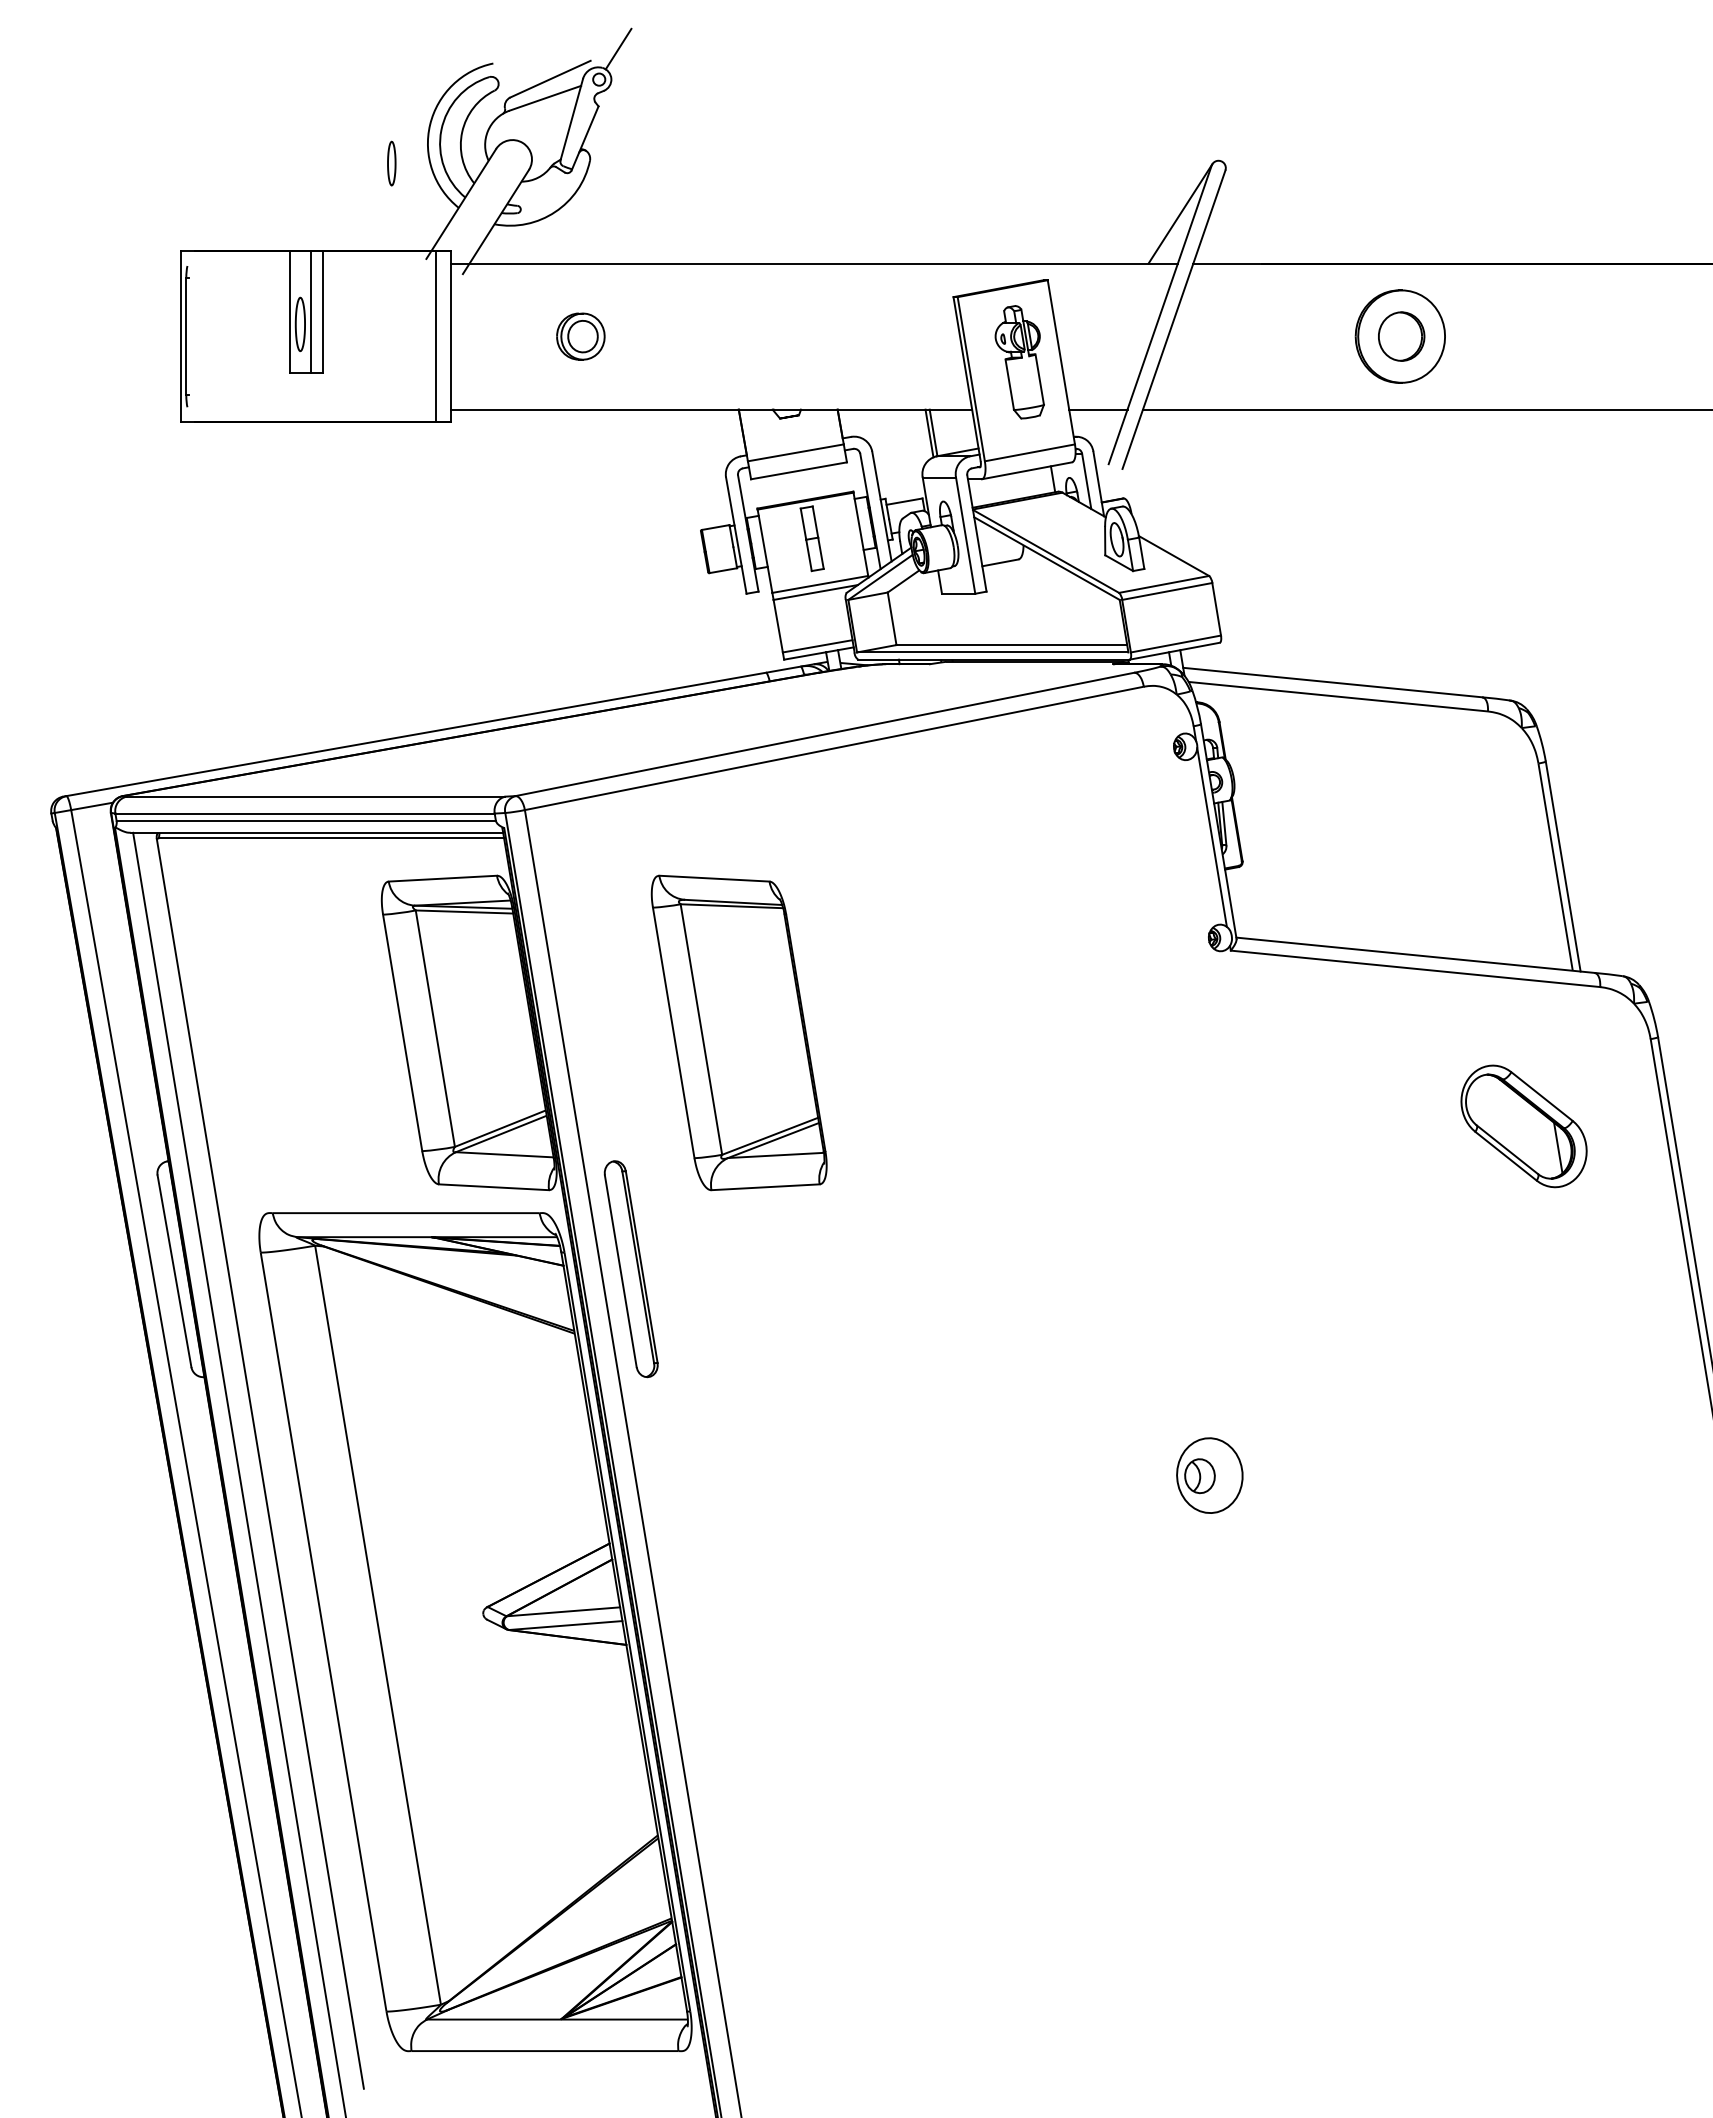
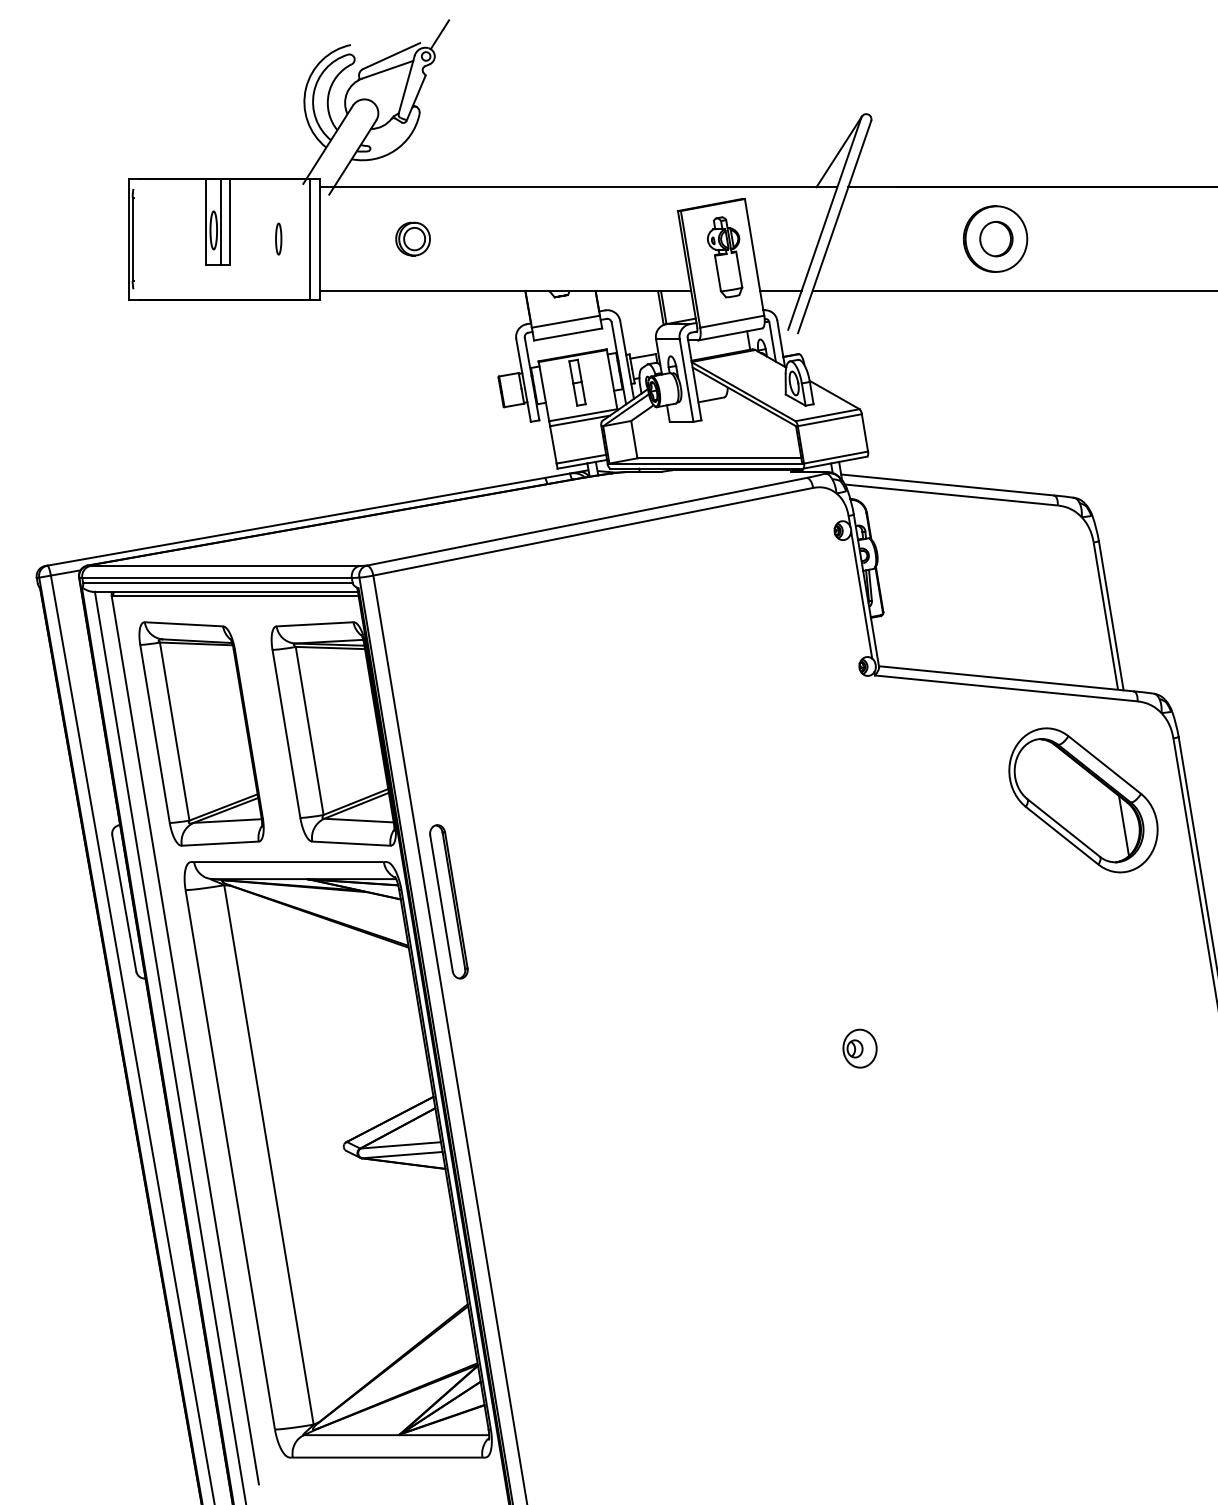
part: (391, 163) -> (278, 239), moved
part: (738, 1032) -> (201, 733), moved
part: (1523, 1126) -> (1083, 800), size x1.67
part: (1209, 1475) -> (859, 1048), size x0.71

